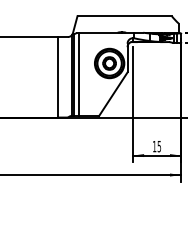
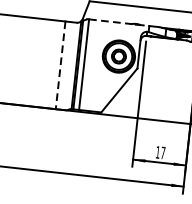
line: (106, 32) -> (119, 22), solid -> dashed
line: (57, 77) -> (60, 65), solid -> dashed
text: (159, 146) -> (163, 152), 15 -> 17

